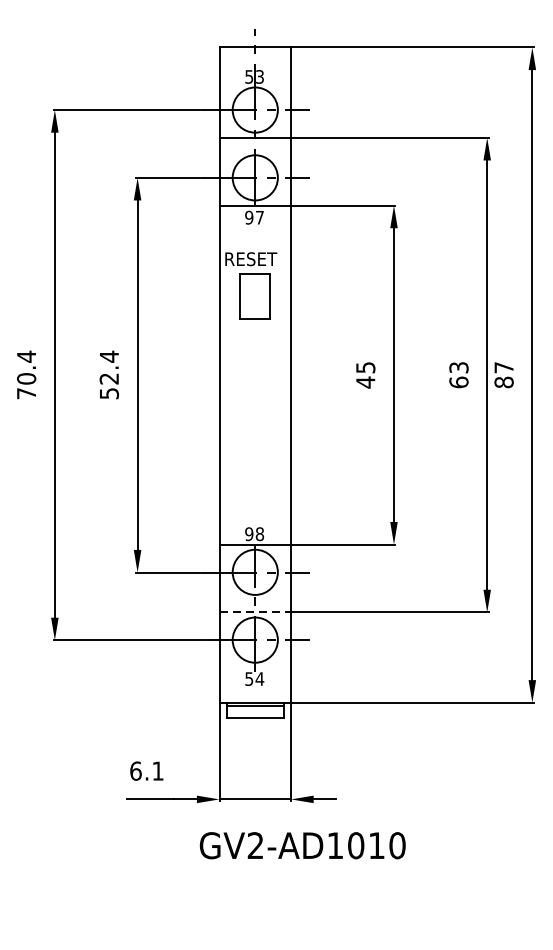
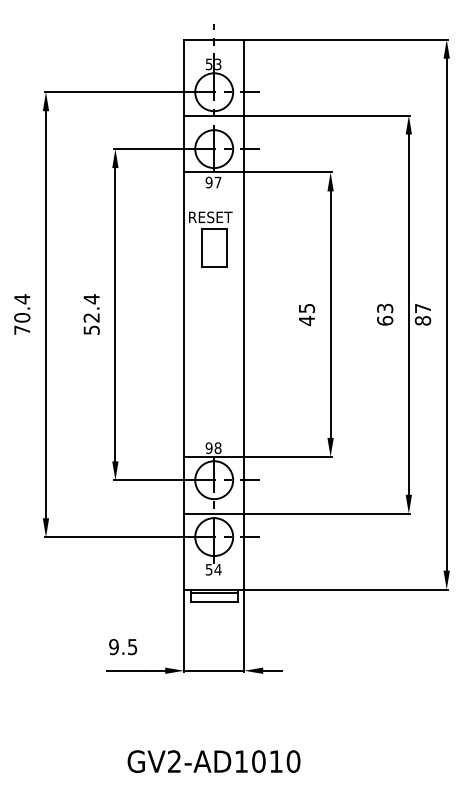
line: (255, 612) -> (214, 513), dashed -> solid
text: (147, 770) -> (123, 646), 6.1 -> 9.5
text: (302, 845) -> (213, 761), moved

